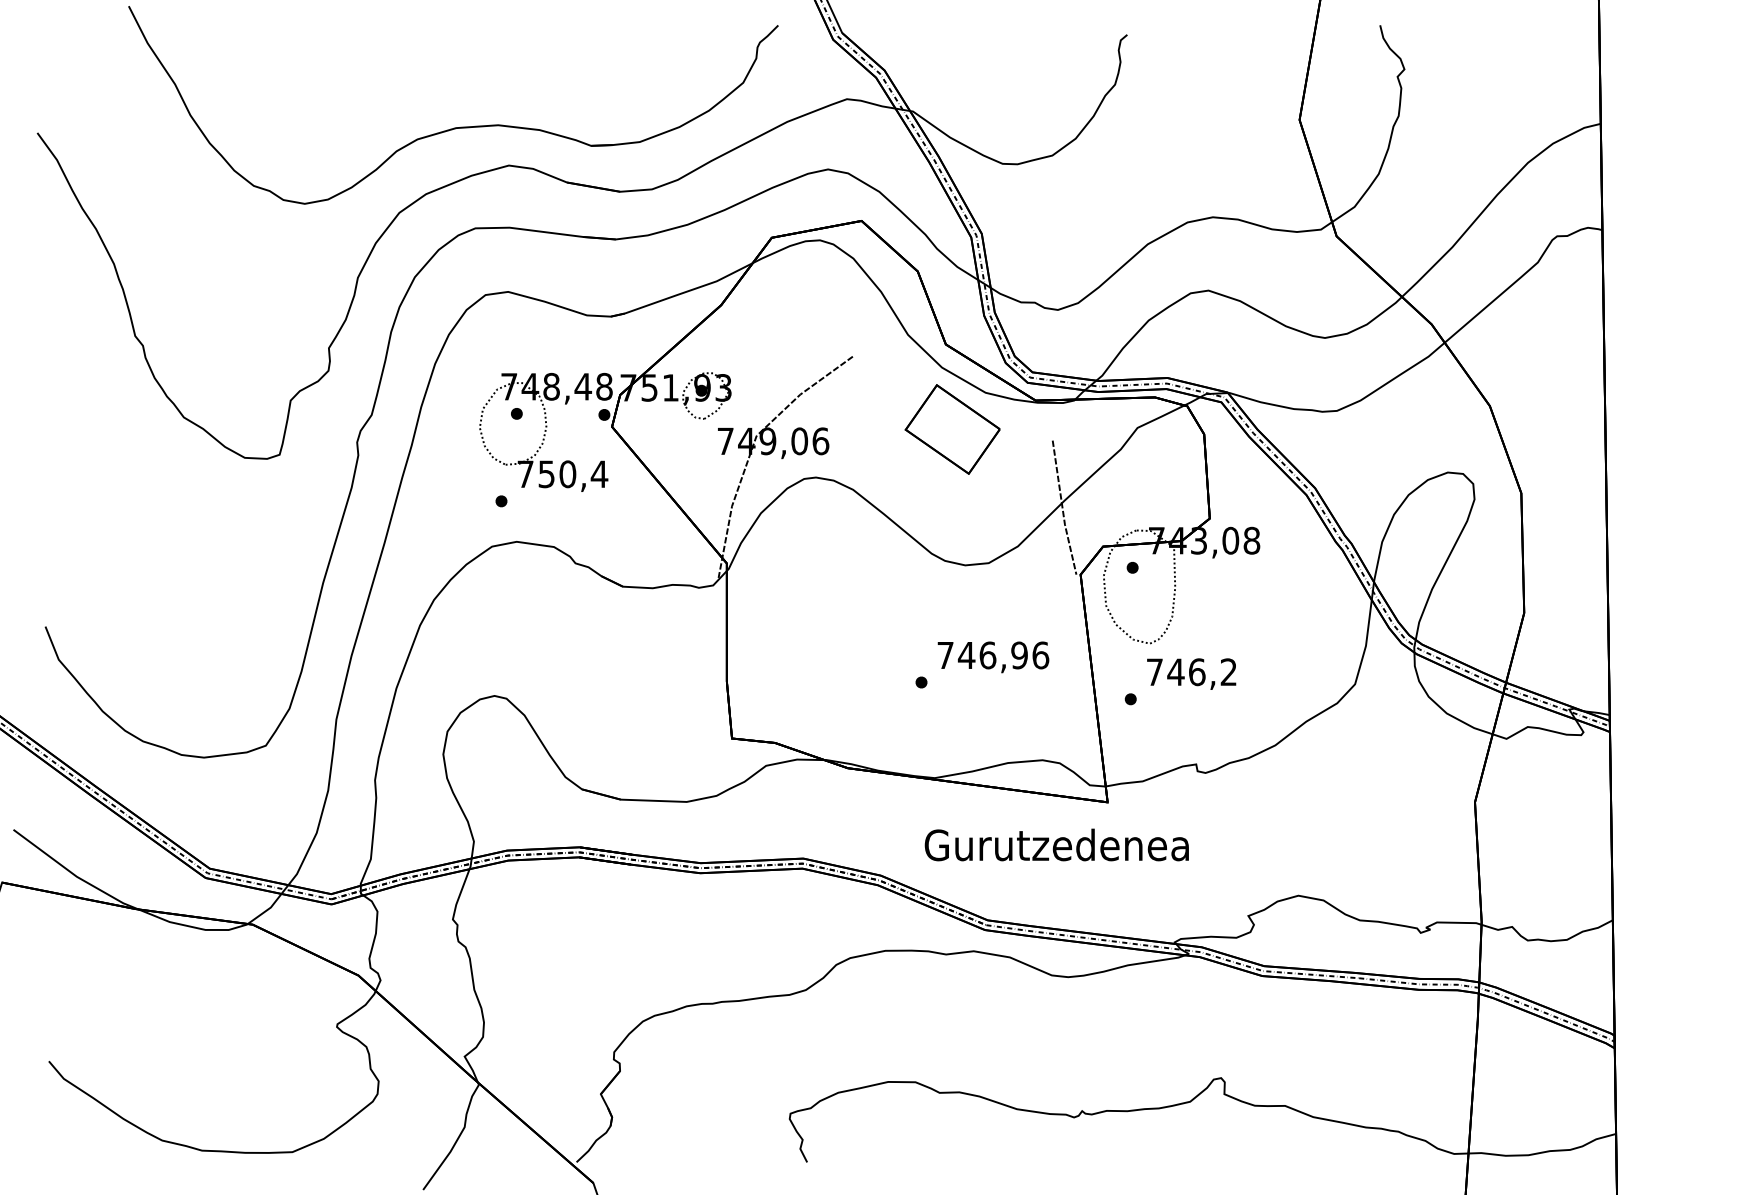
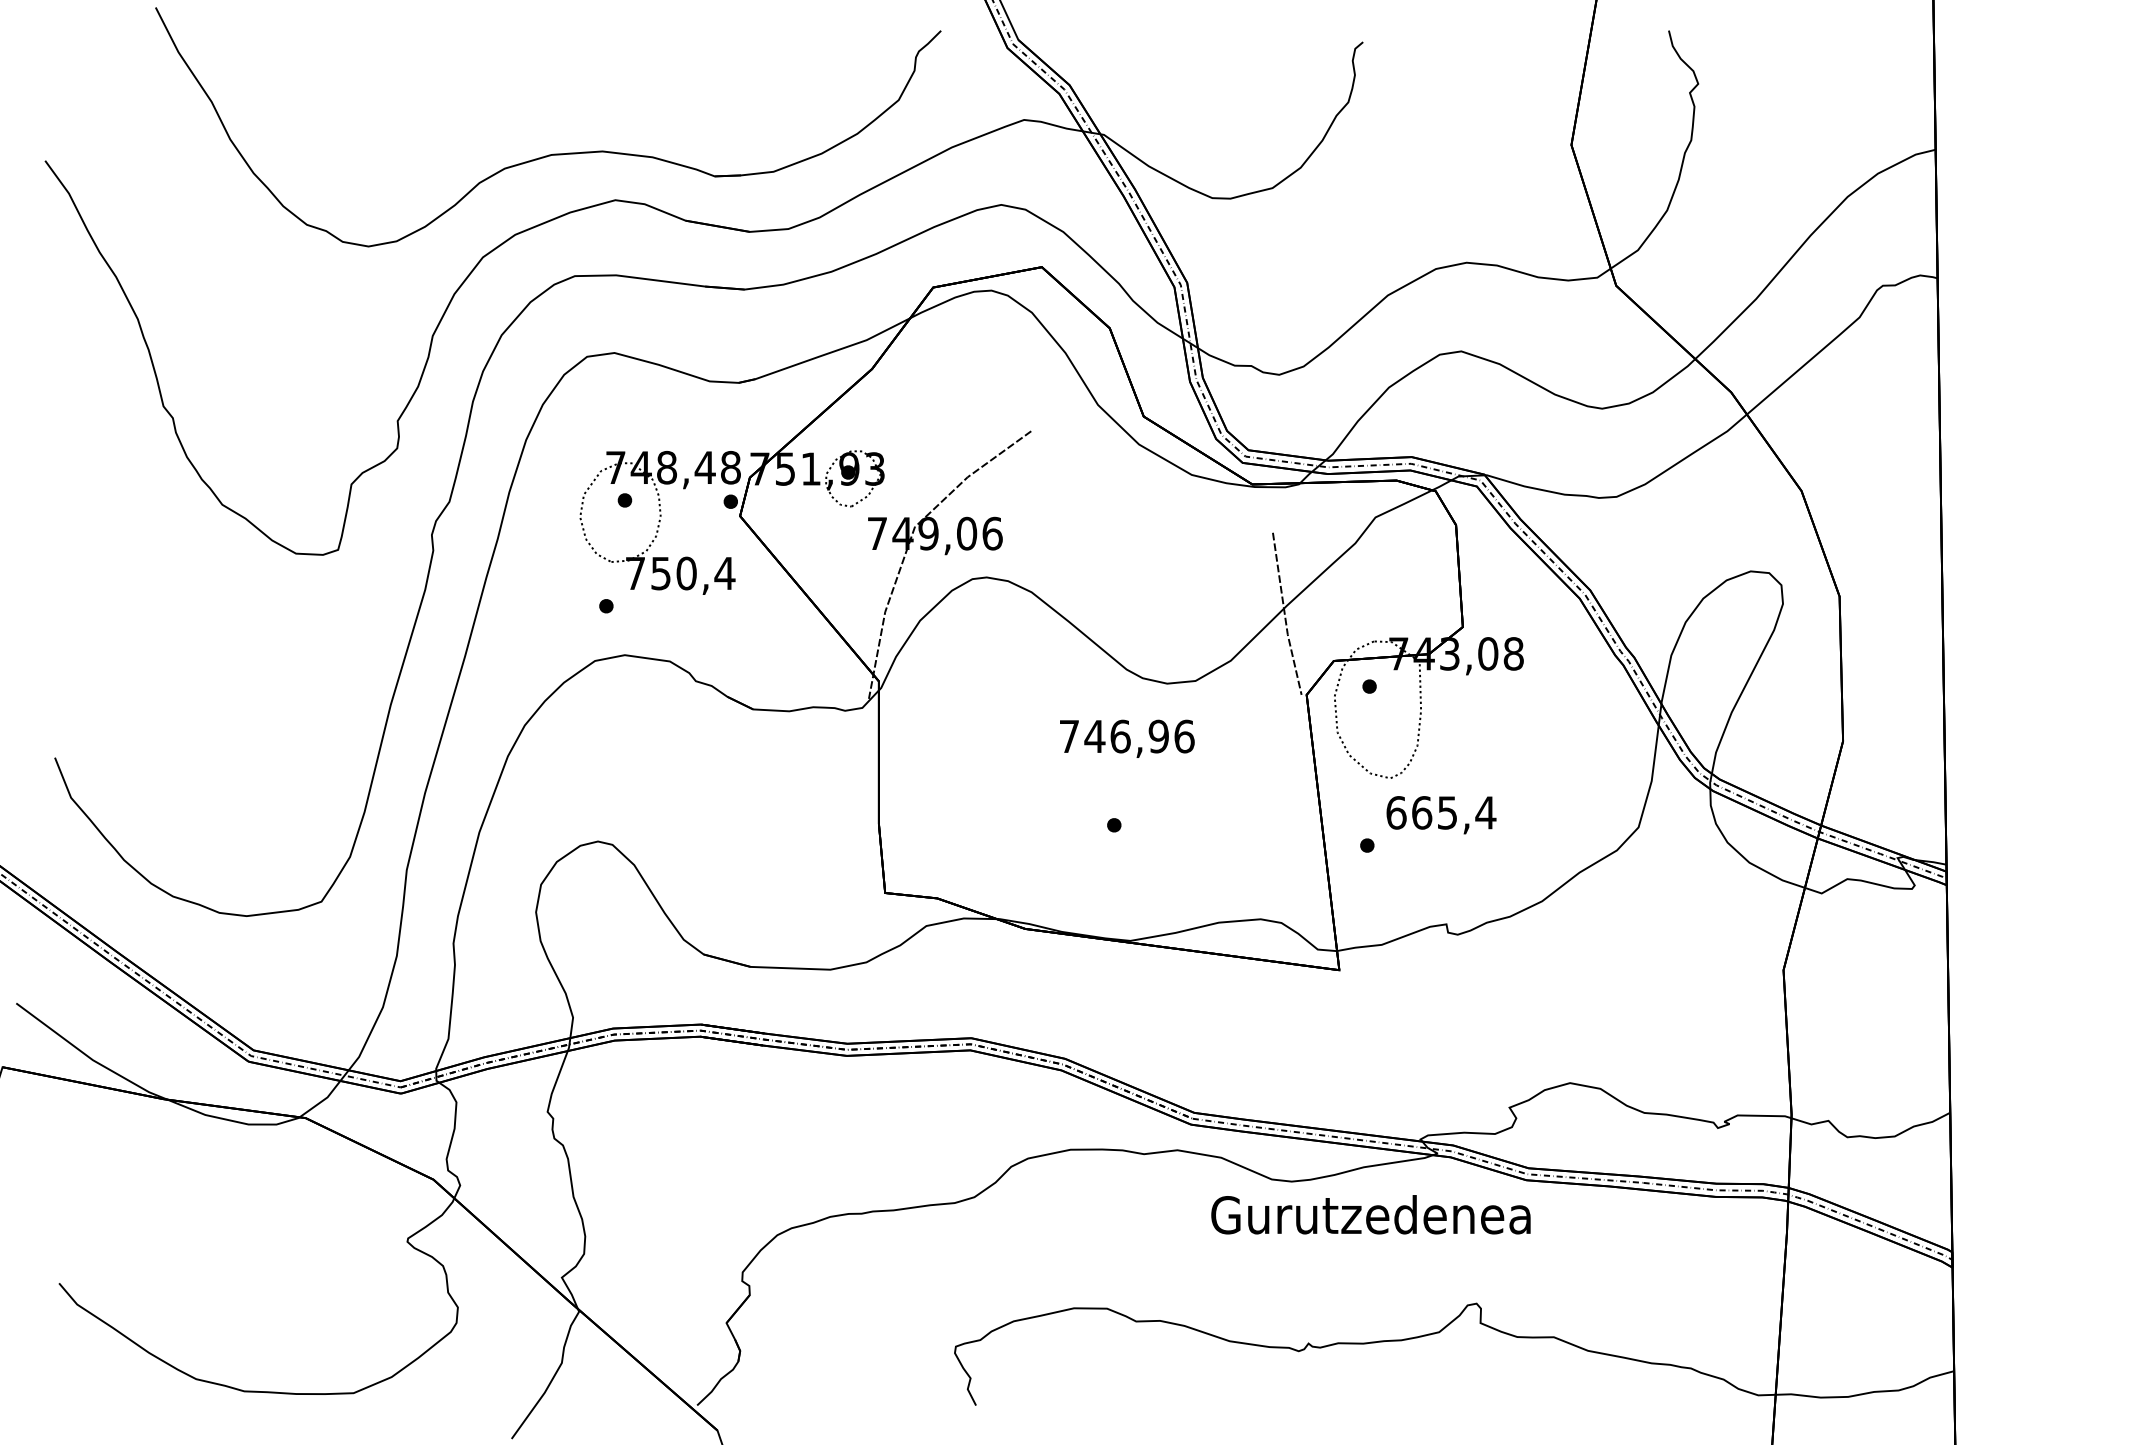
part: (952, 428) -> (1151, 518), removed
text: (993, 657) -> (1127, 738), moved
text: (1192, 671) -> (1441, 812), 746,2 -> 665,4
text: (1056, 844) -> (1370, 1214), moved

